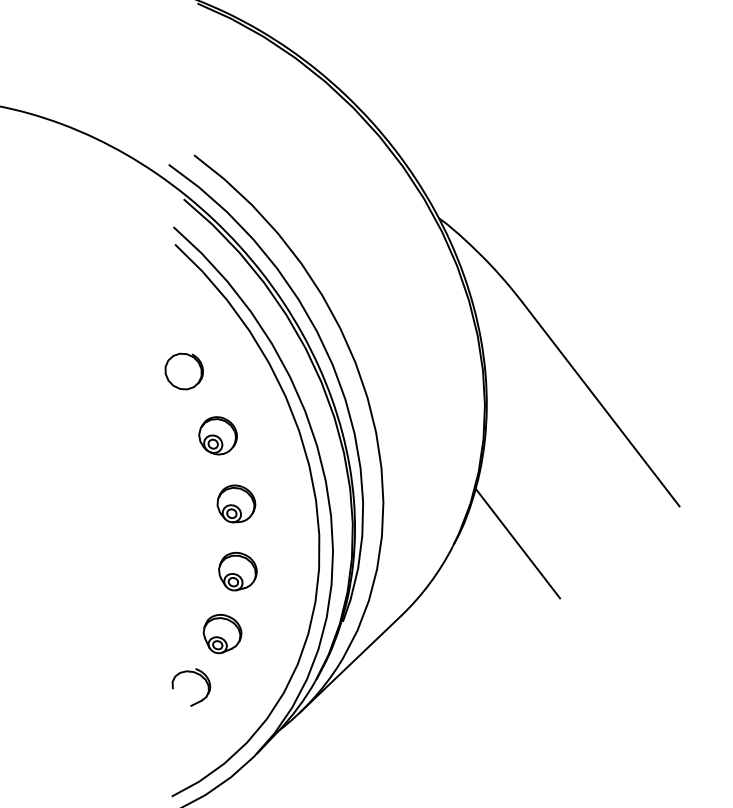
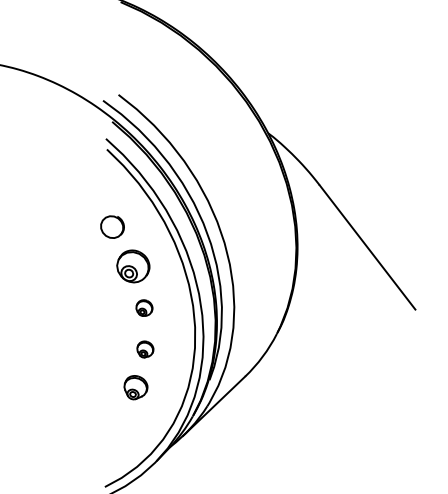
part: (216, 435) -> (132, 266), size x1.4
part: (236, 502) -> (144, 307), size x0.7
line: (517, 542) -> (316, 331), removed
part: (238, 571) -> (145, 349), size x0.7
part: (200, 677) -> (122, 414), removed

